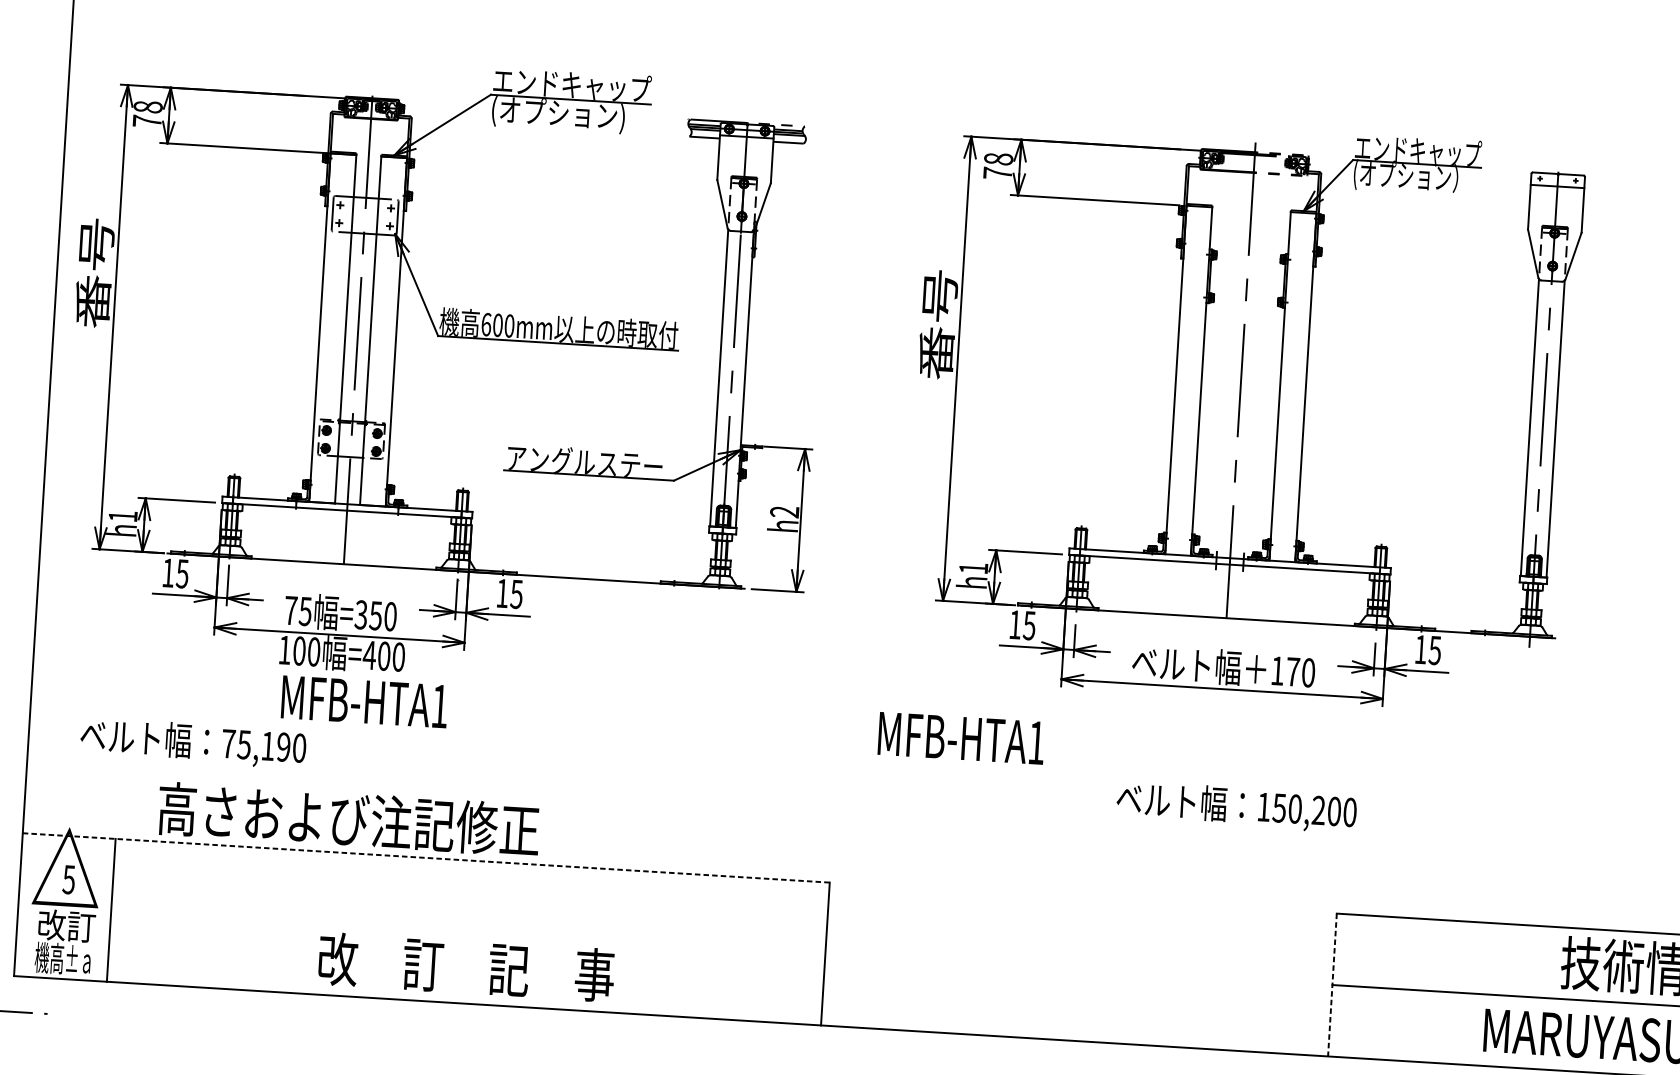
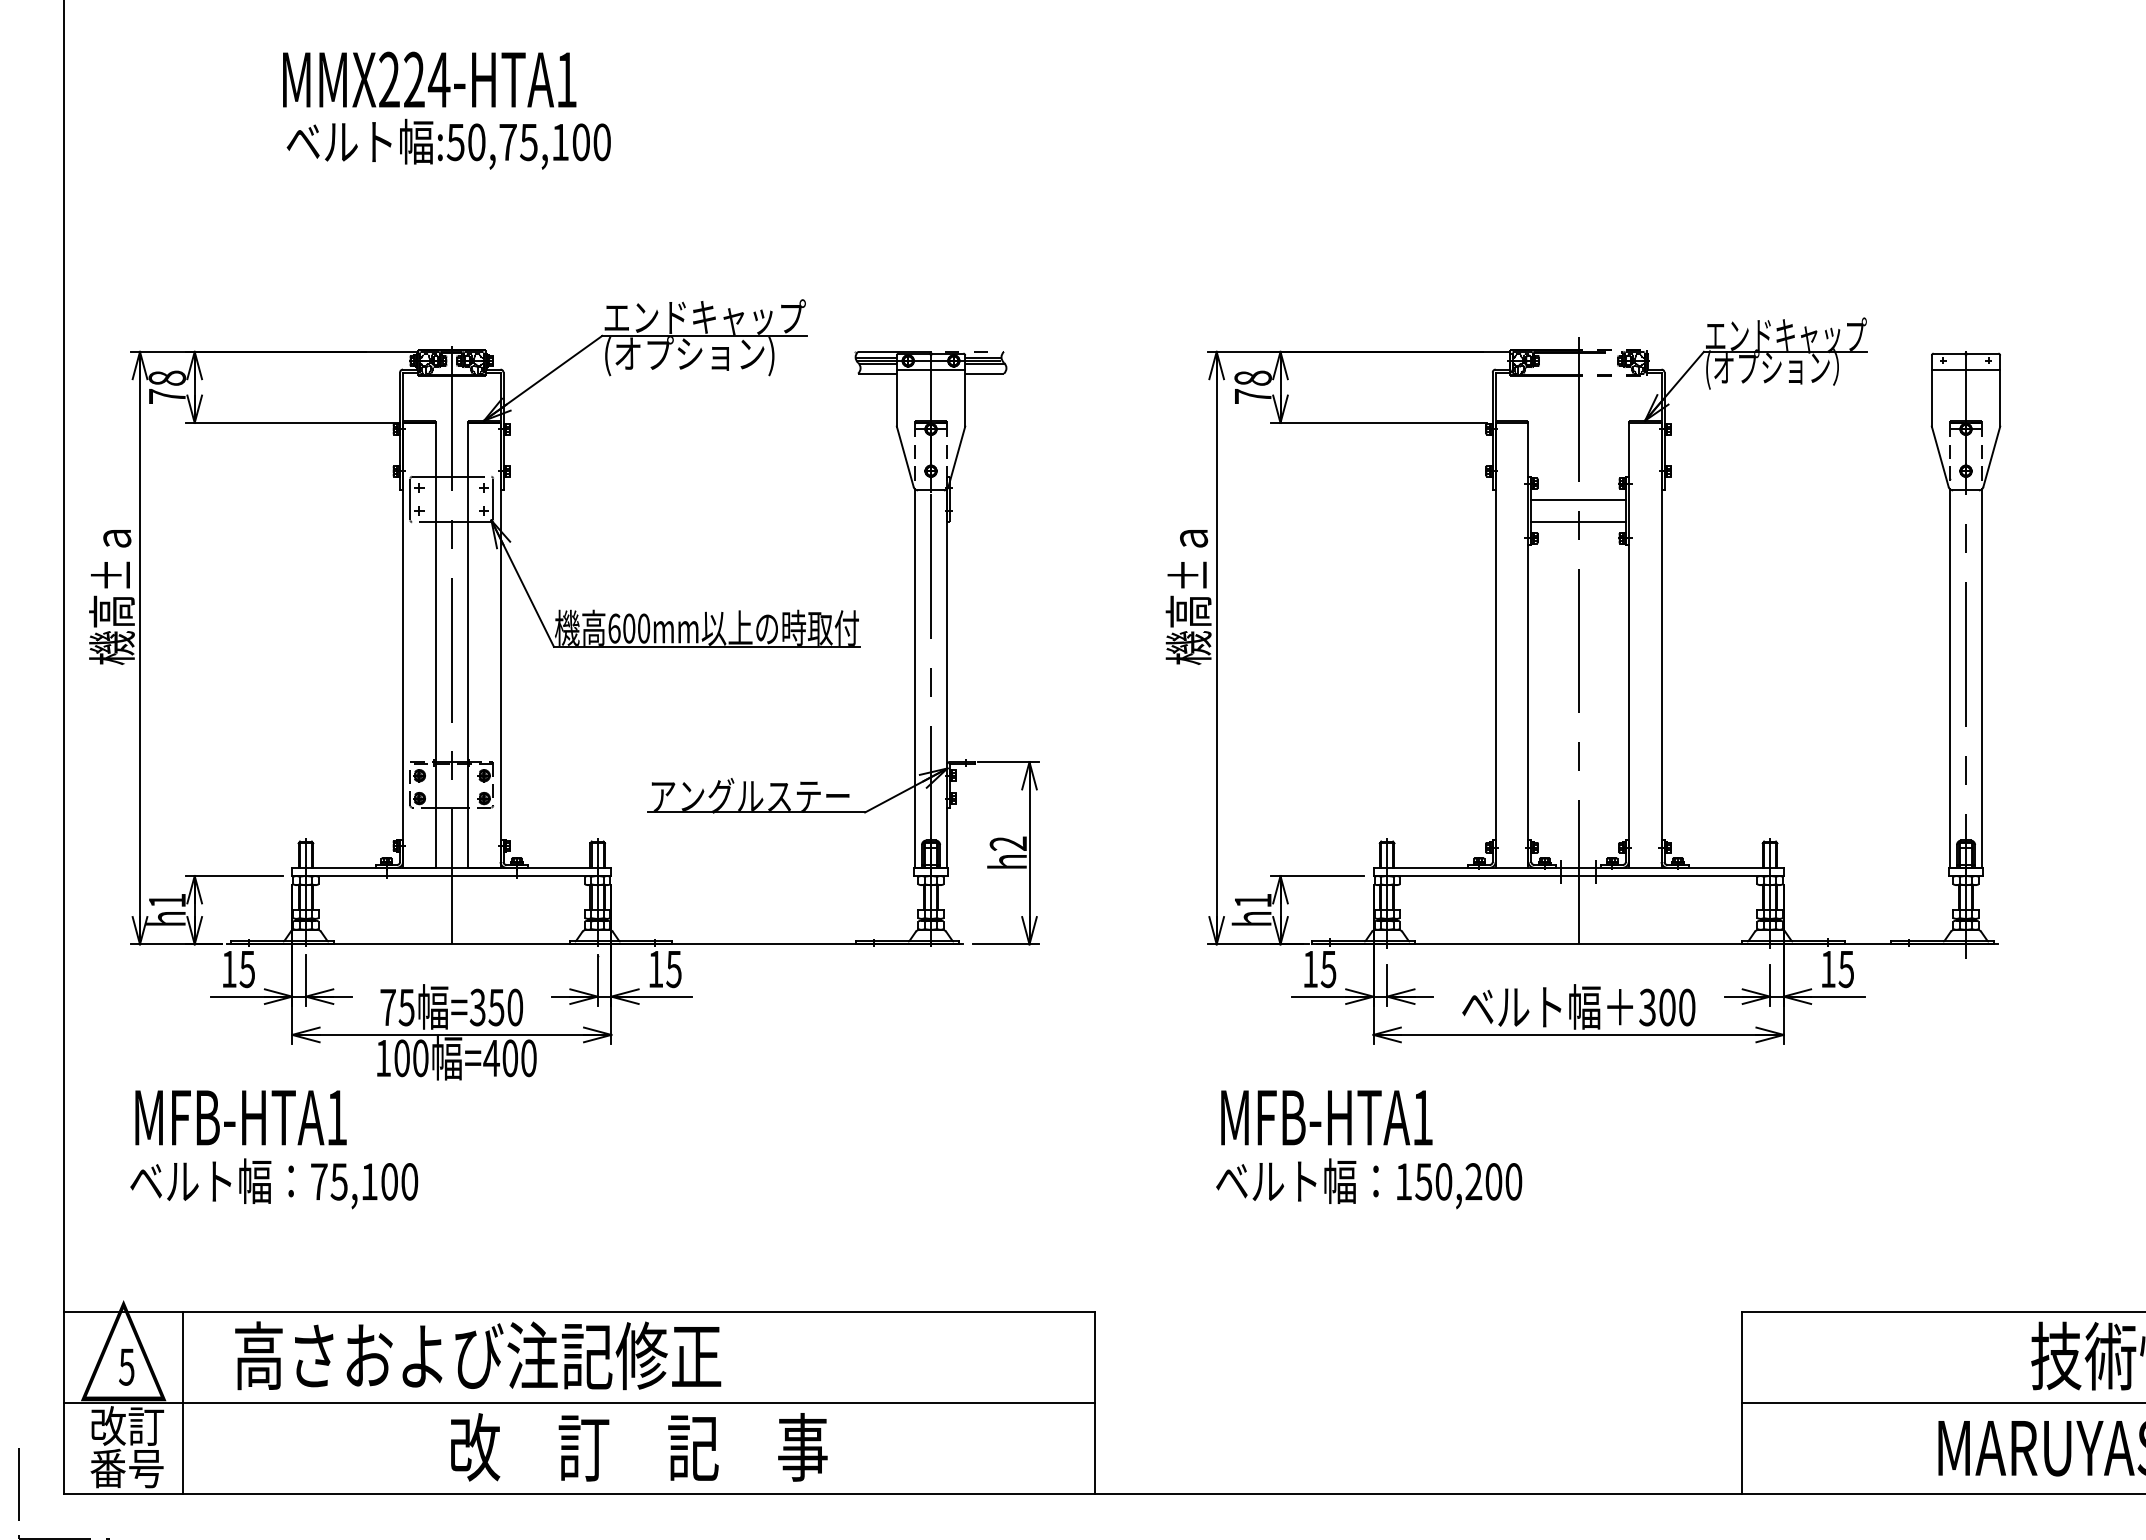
line: (1247, 269) -> (1578, 499), added
text: (94, 273) -> (111, 594), 番号 -> 機高±ａ
line: (1246, 287) -> (1578, 522), added
text: (937, 325) -> (1188, 594), 番号 -> 機高±ａ
text: (1285, 671) -> (1657, 1007), 170 -> 300
text: (364, 701) -> (240, 1117), moved
text: (961, 738) -> (1326, 1117), moved
text: (283, 746) -> (389, 1181), 75,190 -> 75,100
text: (1236, 806) -> (1369, 1183), moved
text: (349, 819) -> (478, 1355), moved
line: (426, 857) -> (579, 1311), dashed -> solid
line: (421, 929) -> (579, 1402), added
text: (63, 959) -> (126, 1468), 機高±ａ -> 番号
line: (1332, 985) -> (1741, 1403), dashed -> solid

